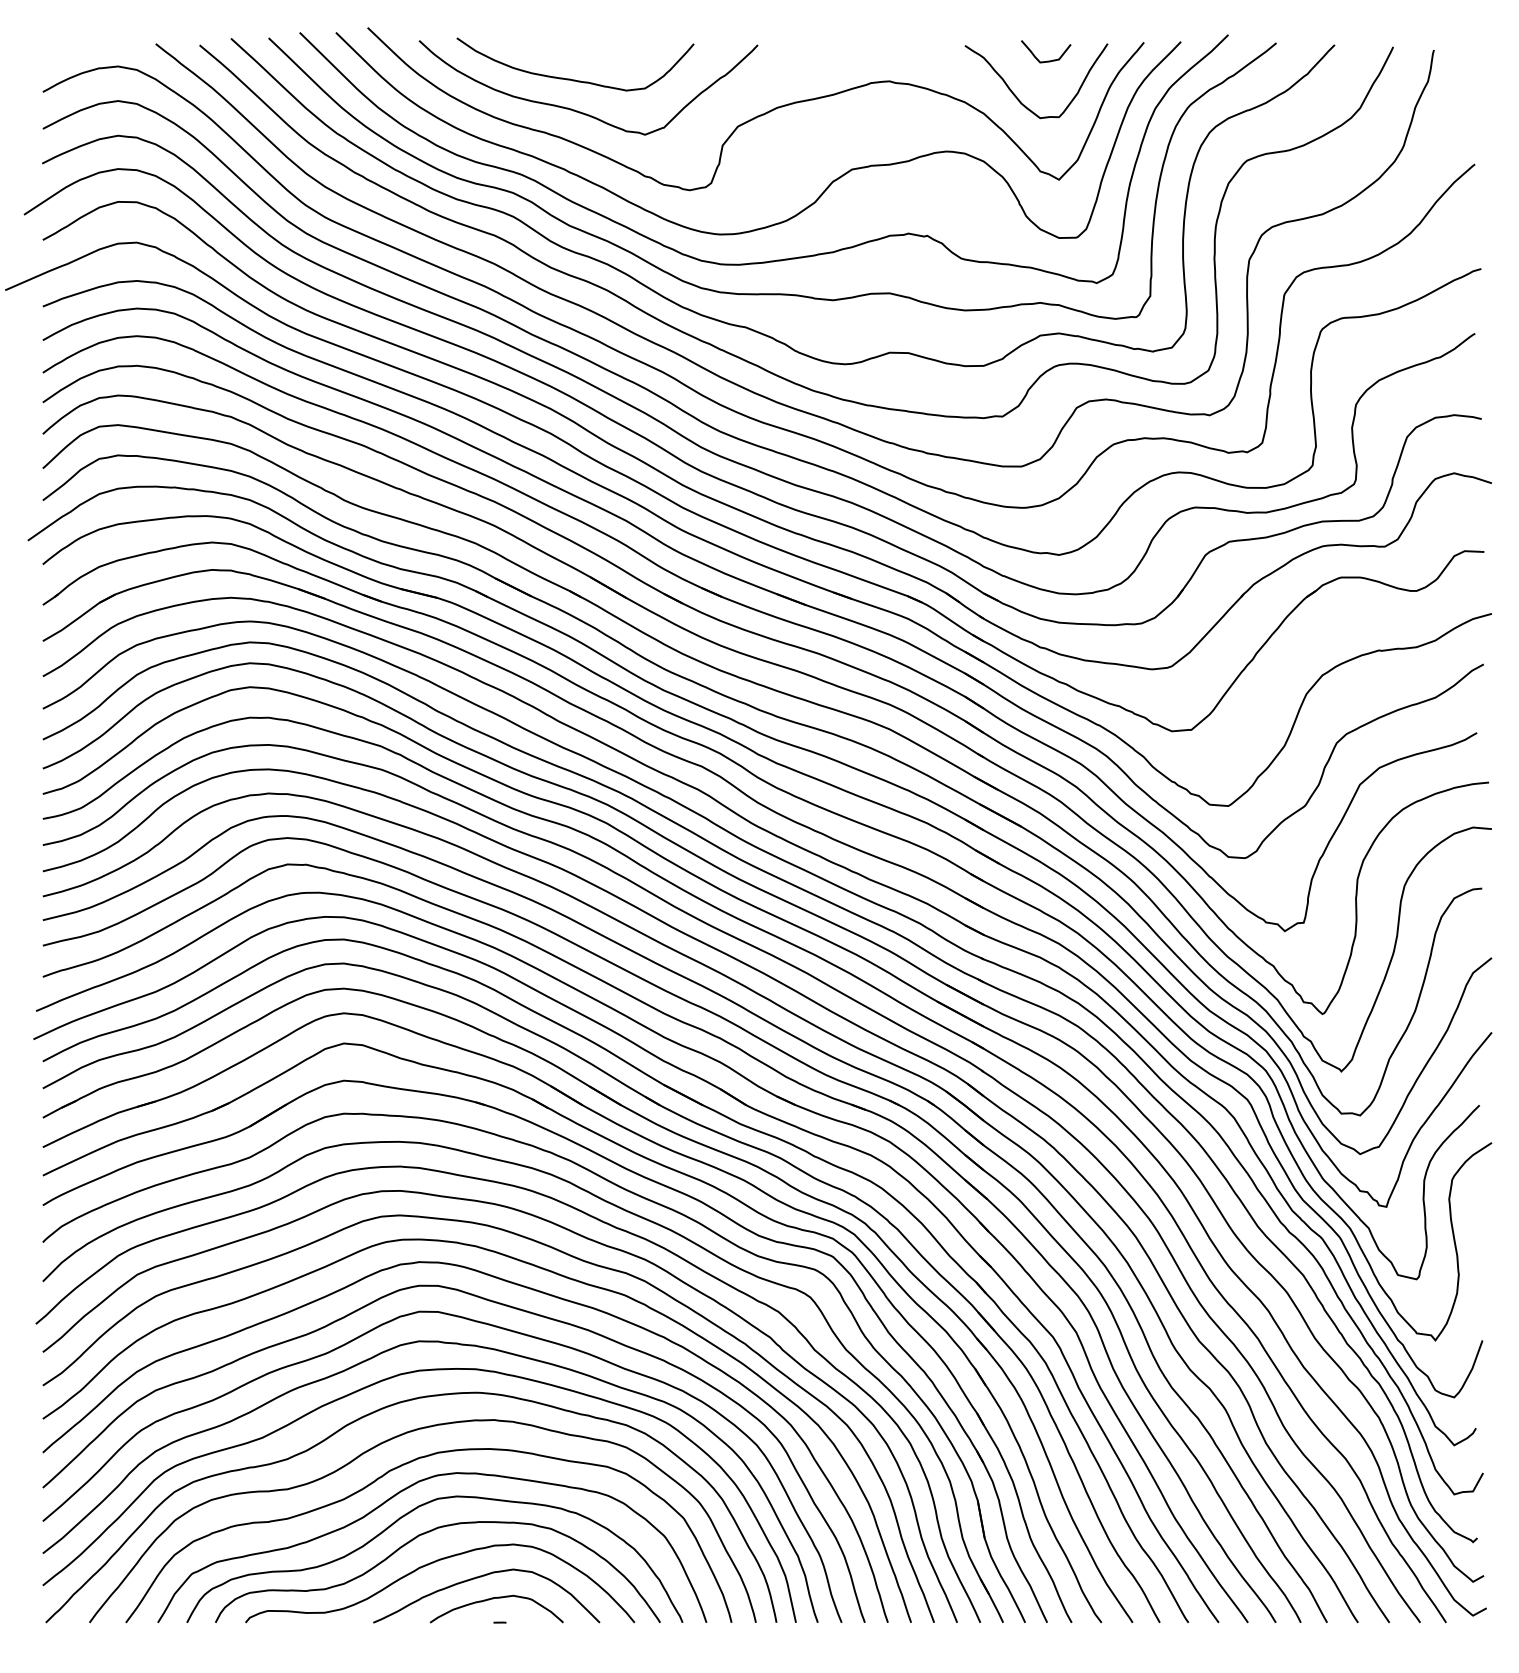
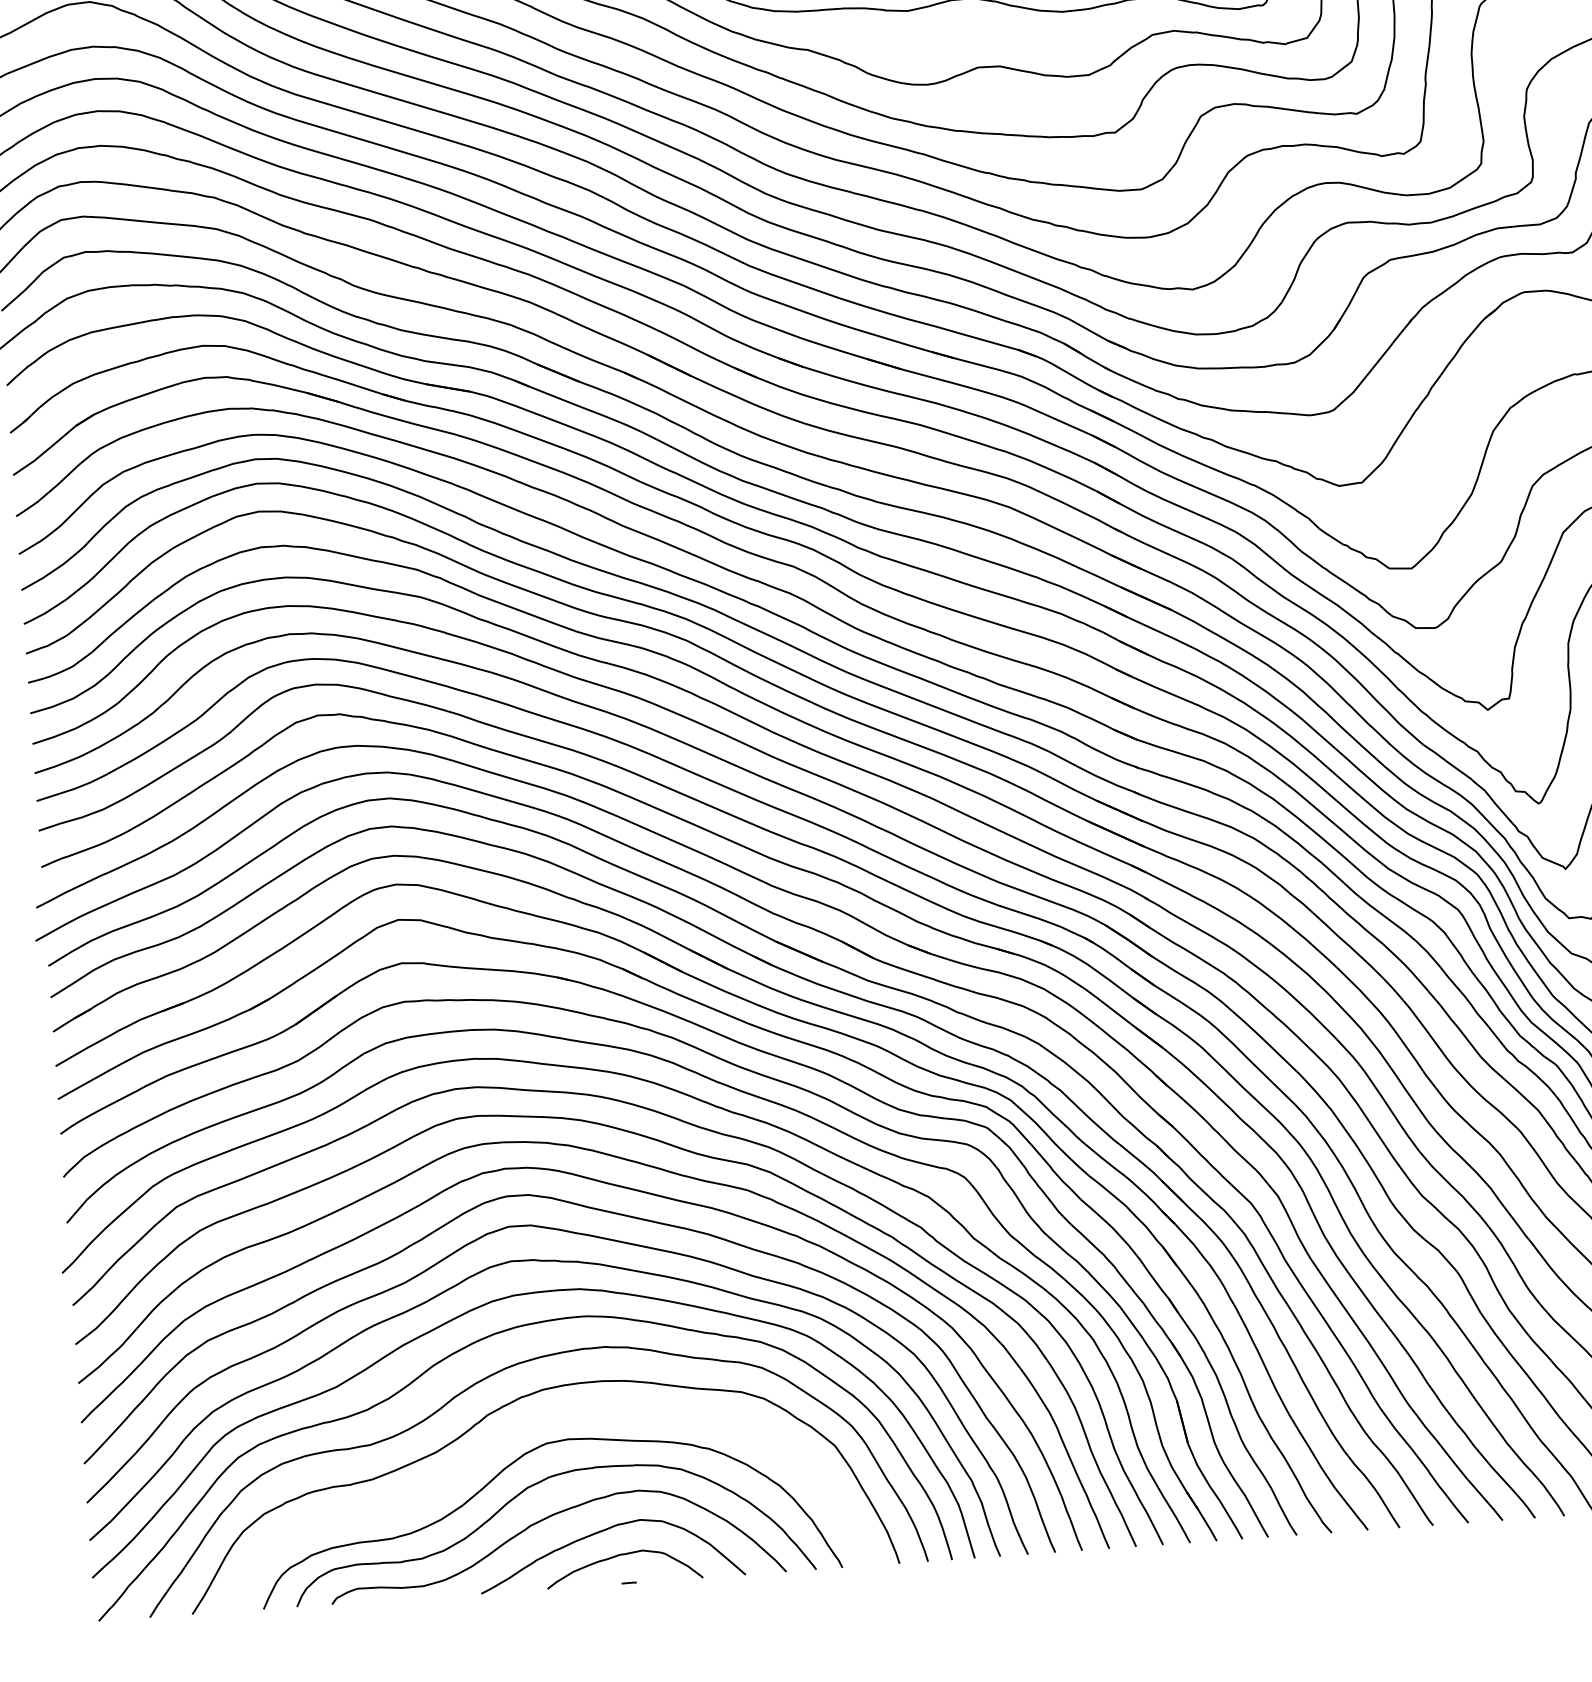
curve: (398, 1494) -> (499, 1441), removed

